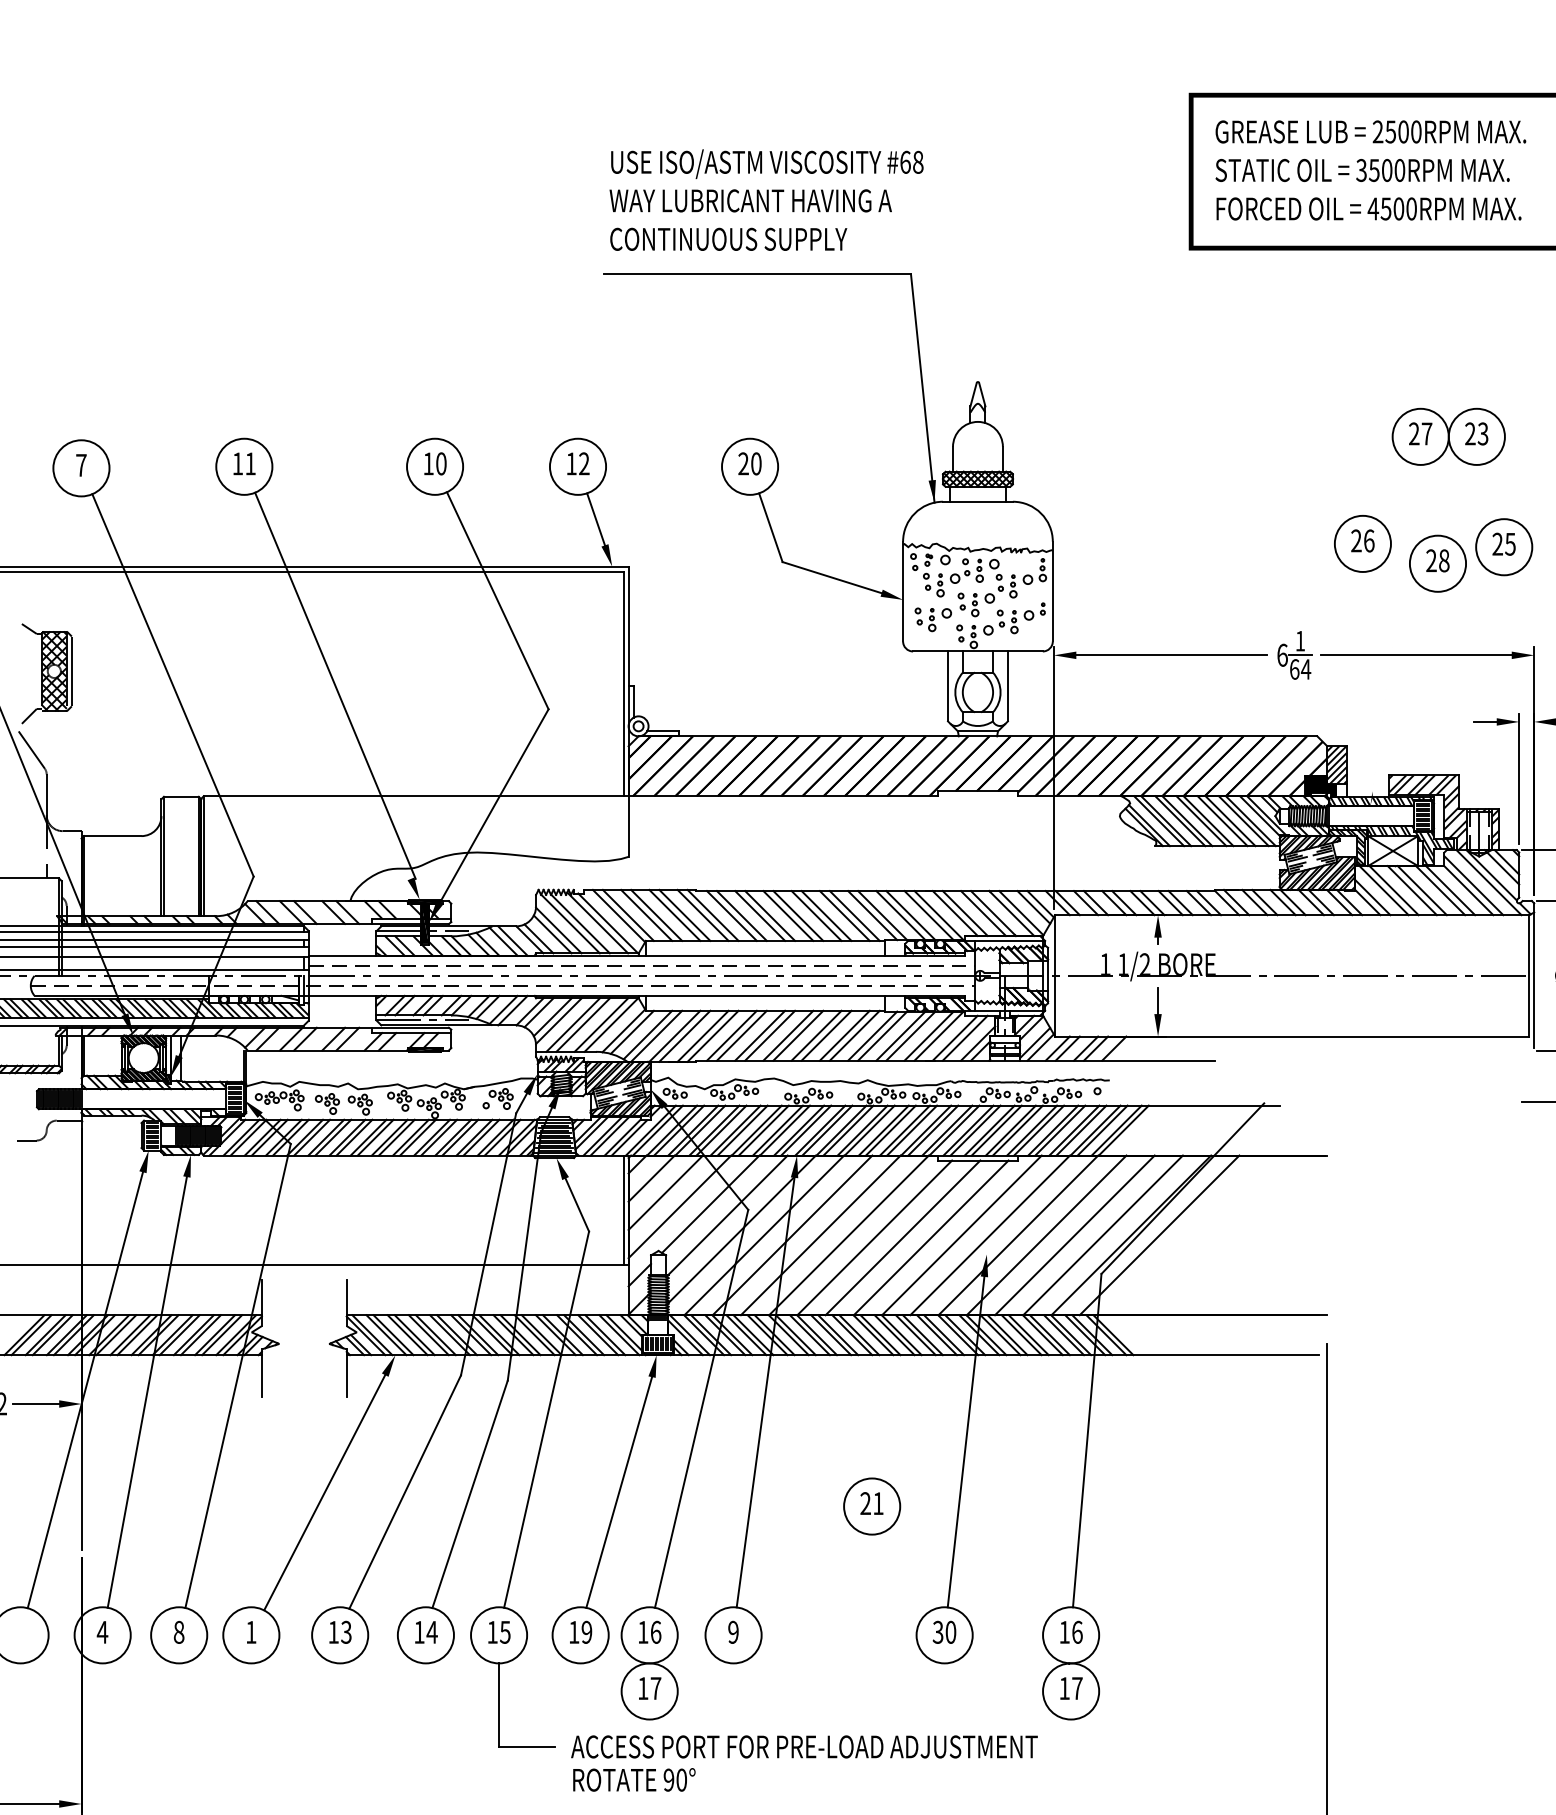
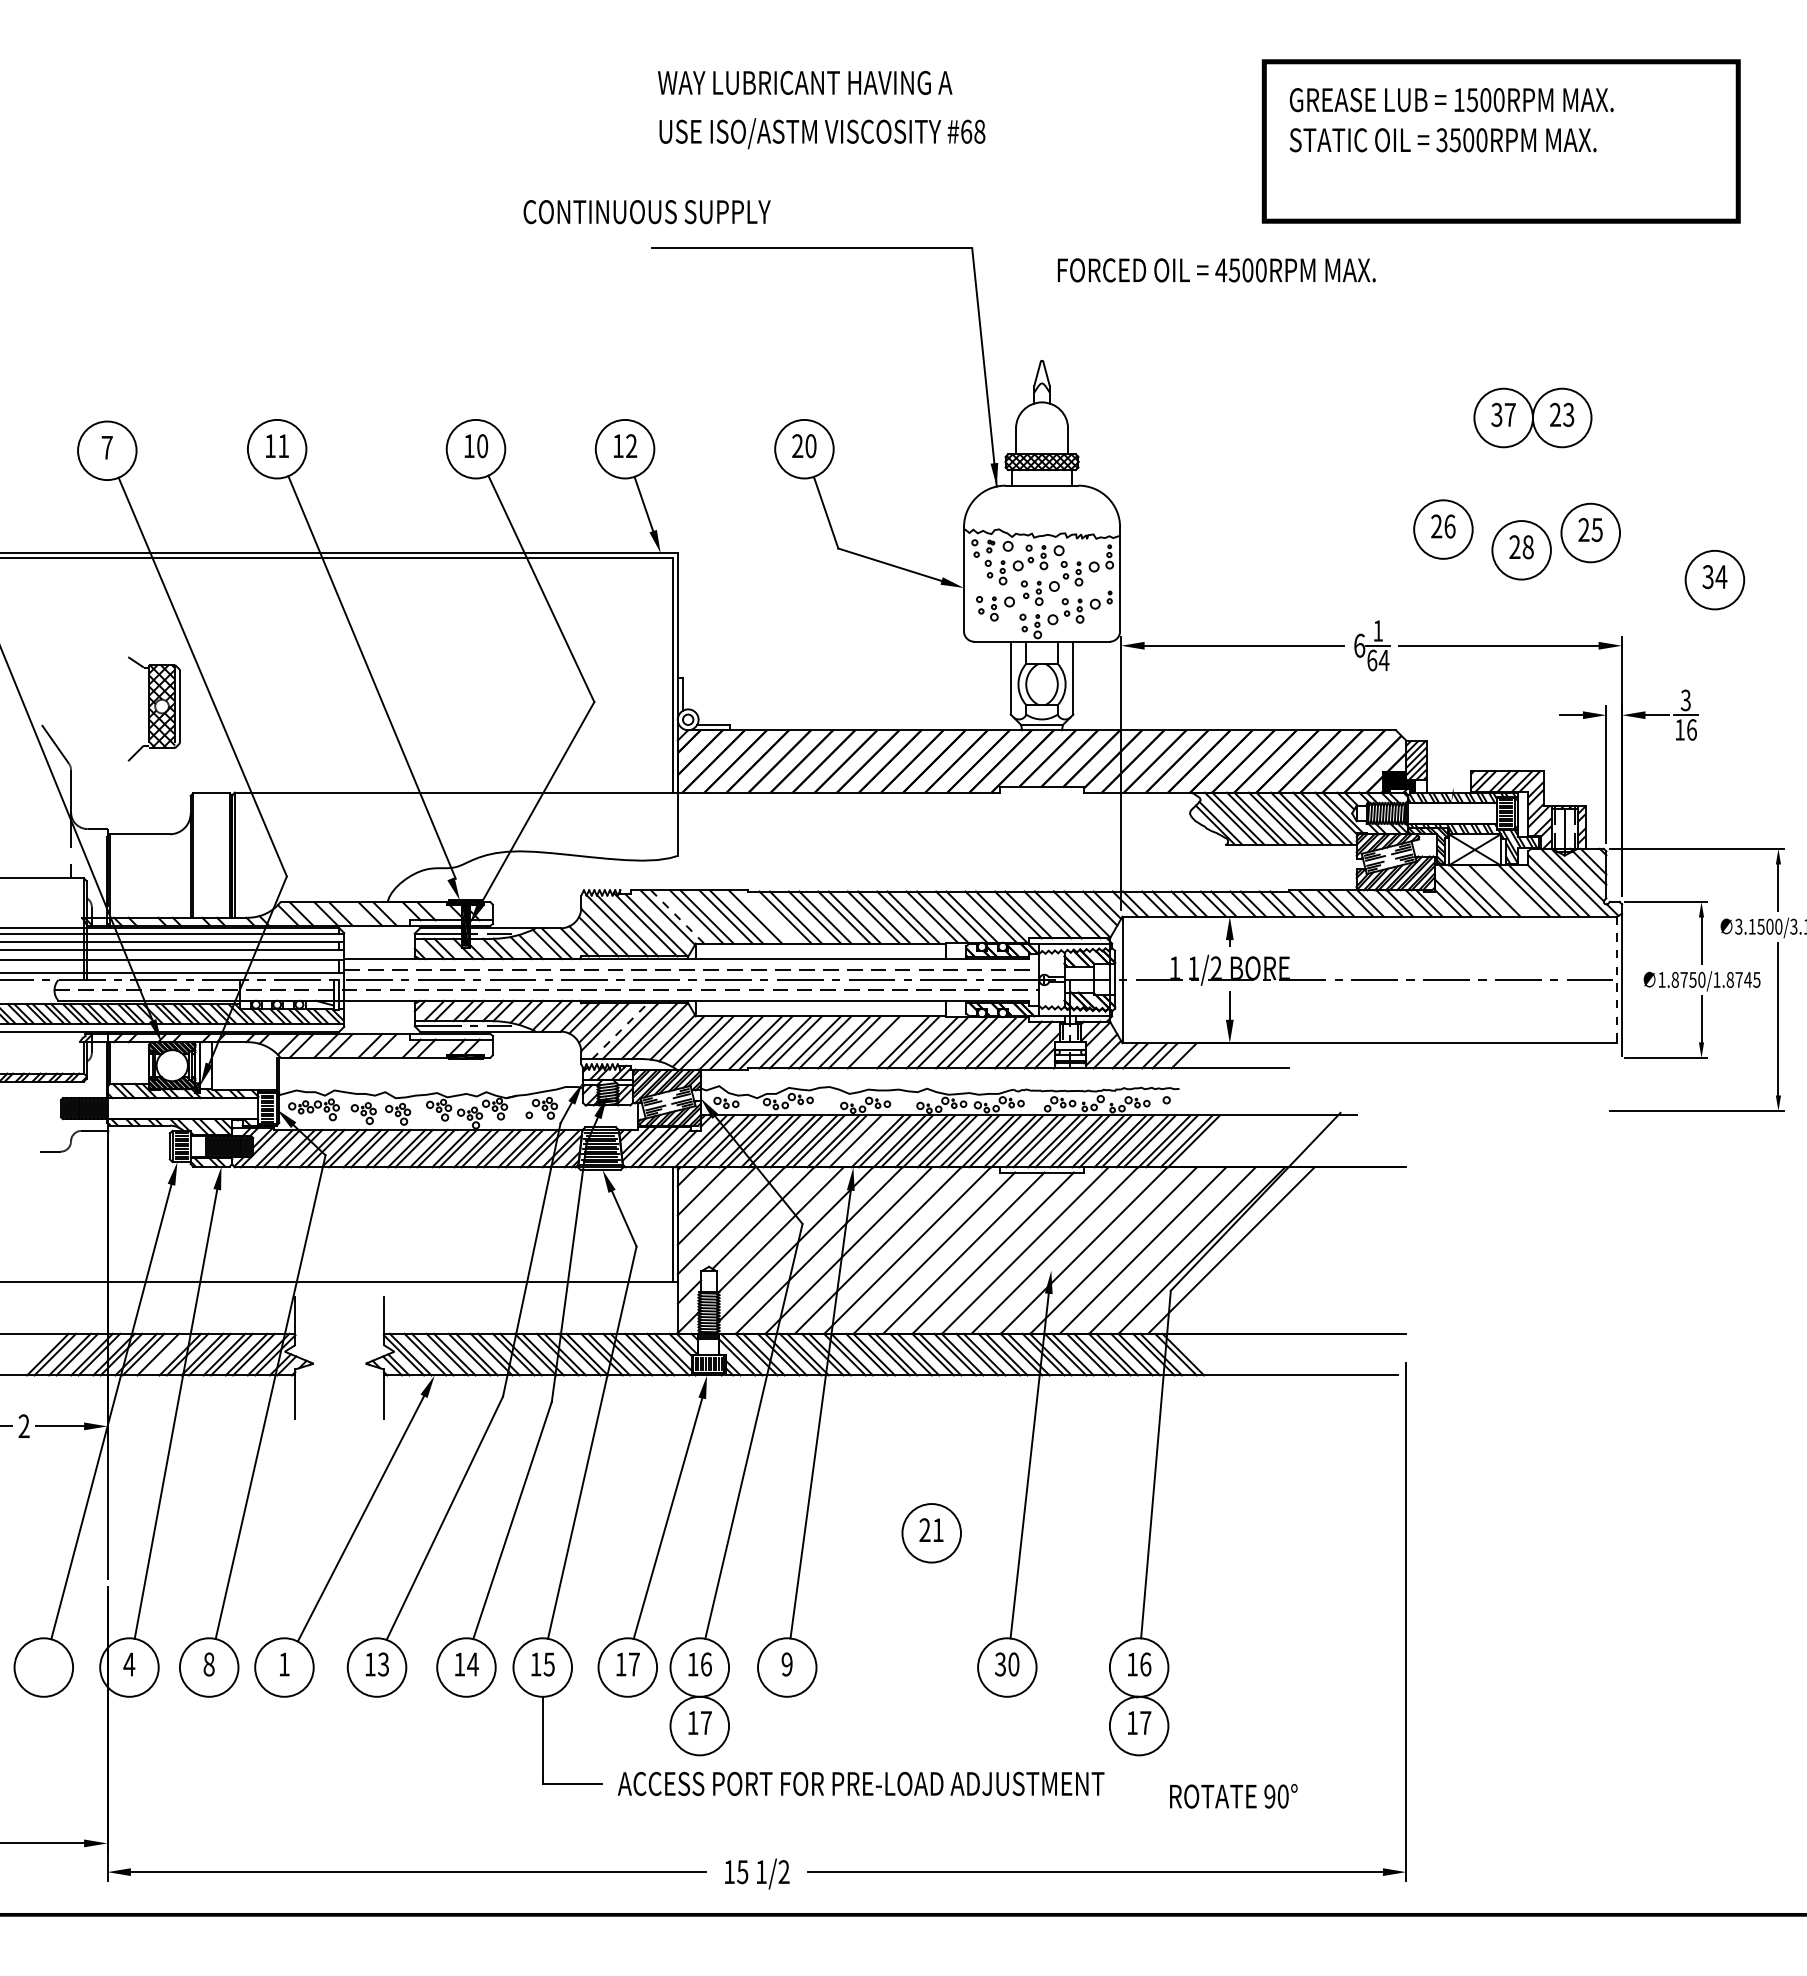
text: (1377, 131) -> (1458, 99), 2500RPM -> 1500RPM
text: (751, 200) -> (805, 82), moved
text: (1368, 209) -> (1216, 270), moved
text: (728, 239) -> (646, 212), moved
text: (1413, 433) -> (1496, 414), 27 -> 37
part: (46, 673) -> (153, 708), moved
line: (1421, 890) -> (1504, 890), removed
line: (628, 914) -> (677, 916), solid -> dashed
line: (712, 914) -> (765, 916), removed
line: (1529, 976) -> (1617, 980), solid -> dashed
line: (573, 1024) -> (620, 1030), solid -> dashed
line: (826, 1035) -> (884, 1042), removed
line: (805, 1130) -> (862, 1141), removed
line: (137, 1335) -> (165, 1354), removed
text: (586, 1632) -> (633, 1664), 19 -> 17
text: (634, 1780) -> (1233, 1796), moved

